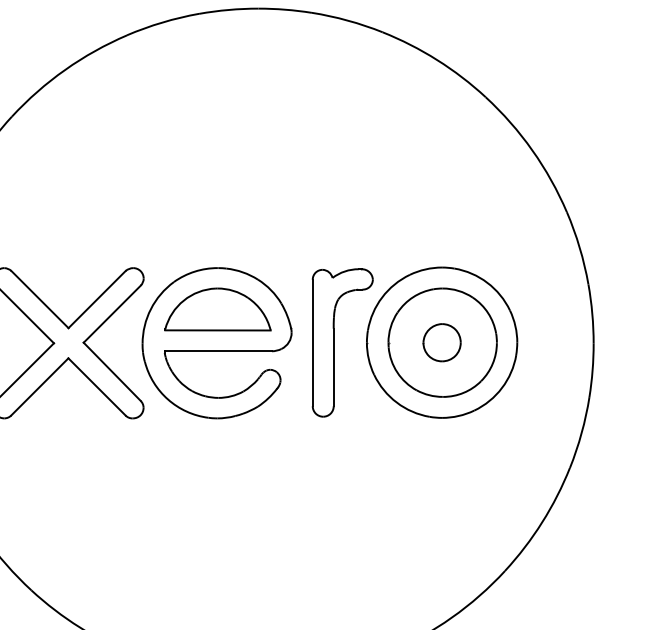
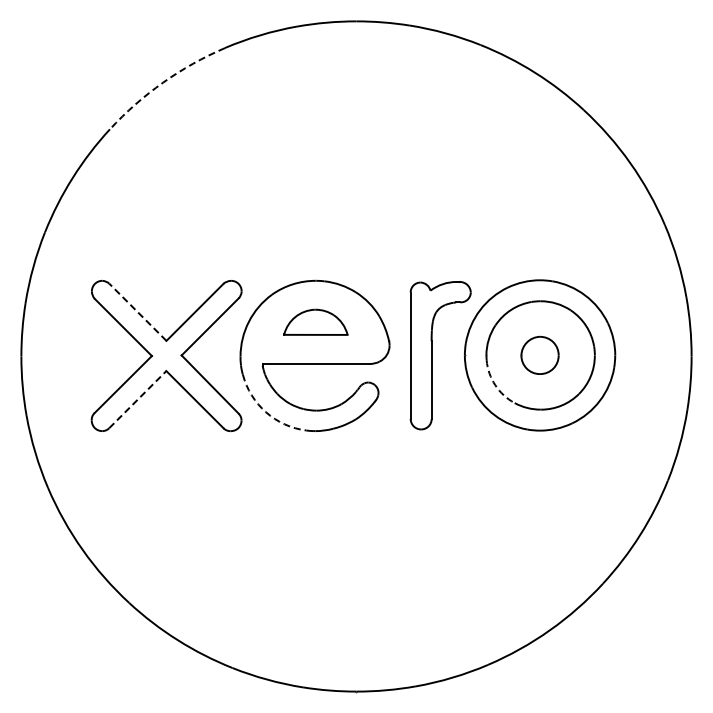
arc: (65, 69) -> (163, 82), solid -> dashed
line: (39, 298) -> (137, 311), solid -> dashed
part: (217, 309) -> (315, 322), size x0.6
arc: (397, 372) -> (495, 385), solid -> dashed
line: (40, 386) -> (138, 399), solid -> dashed
arc: (168, 399) -> (266, 412), solid -> dashed

